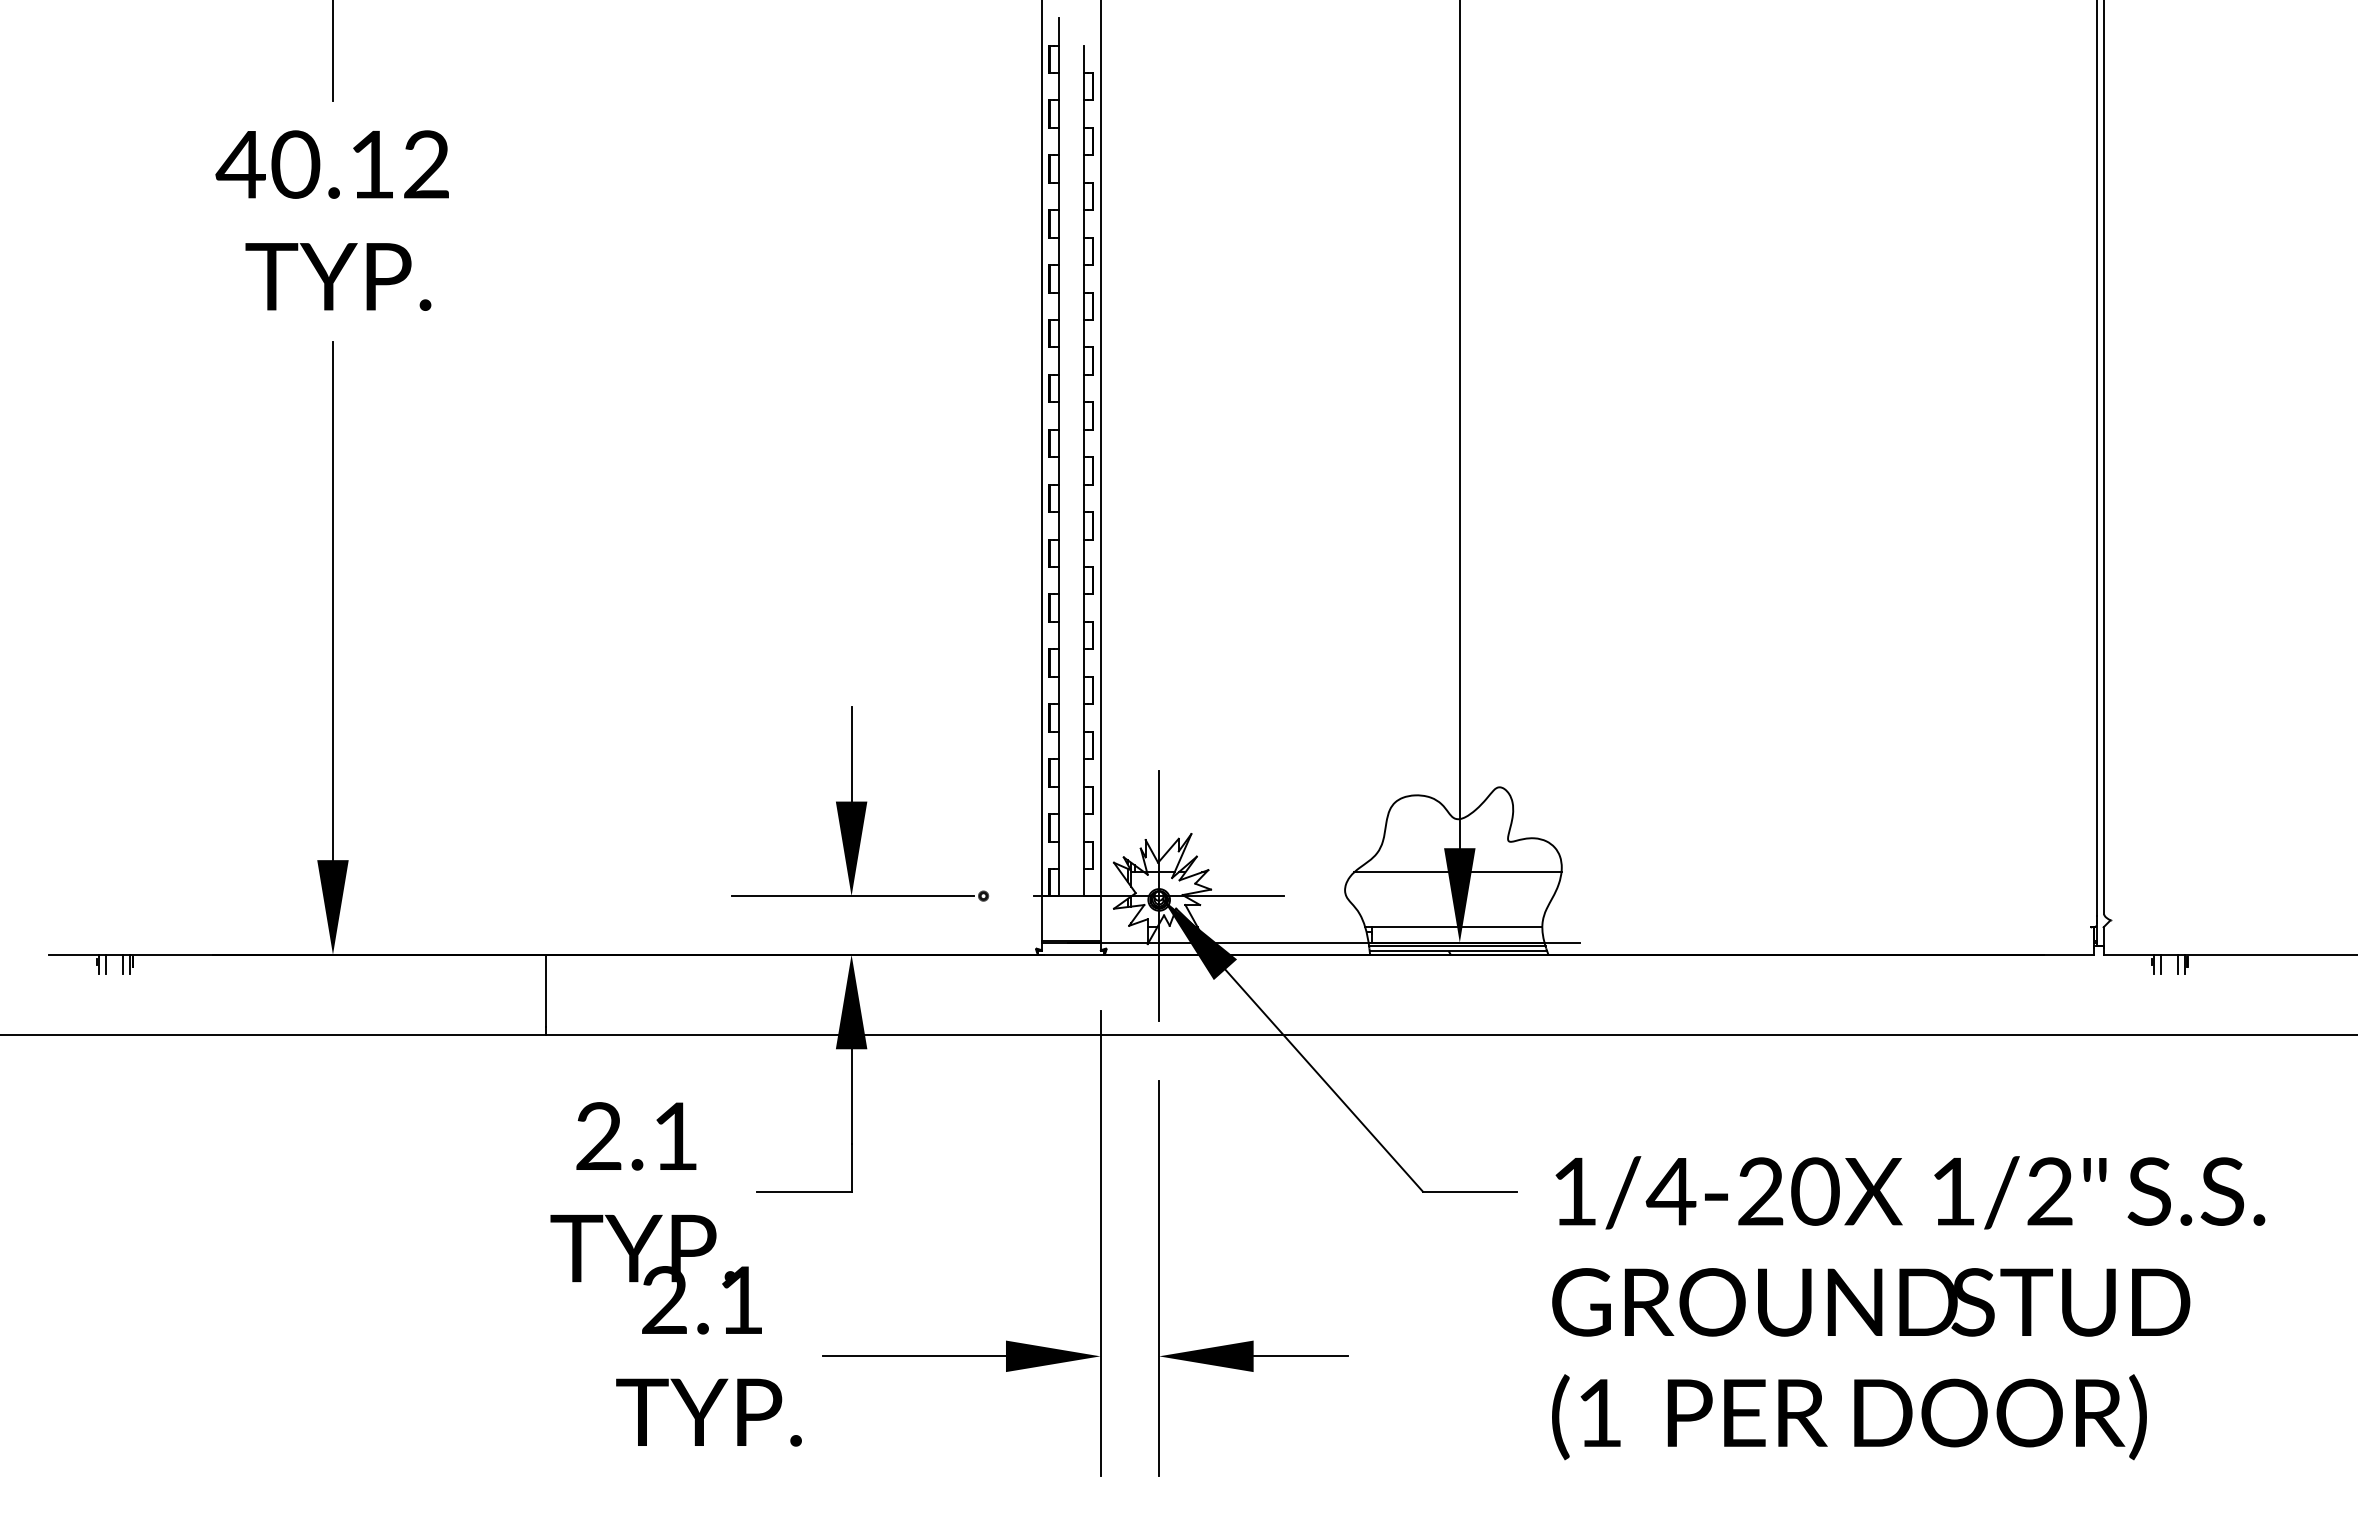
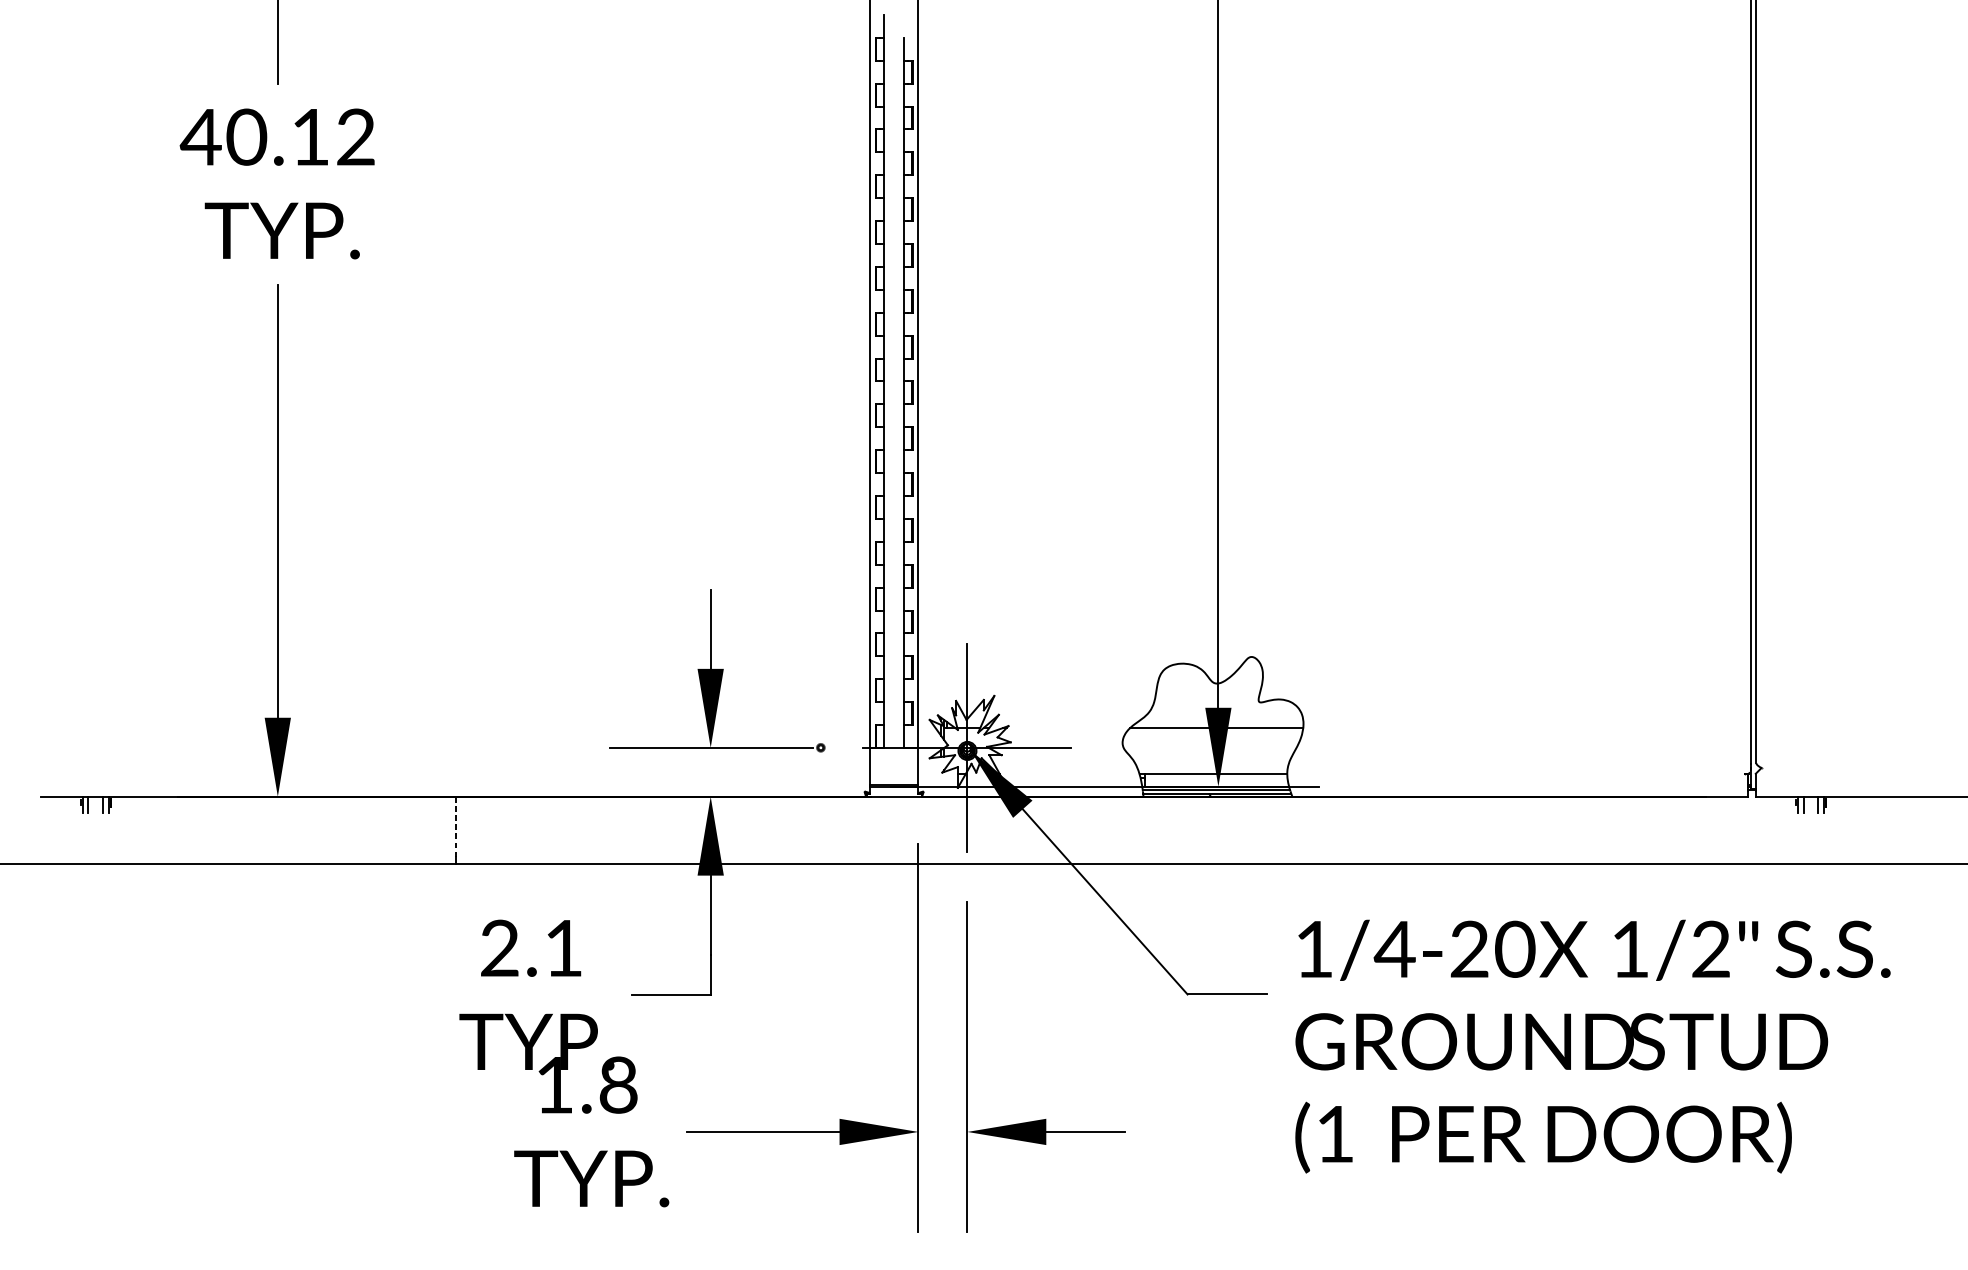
line: (546, 991) -> (456, 827), solid -> dashed
text: (702, 1300) -> (586, 1085), 2.1 -> 1.8
text: (1908, 1308) -> (1592, 1046), moved

